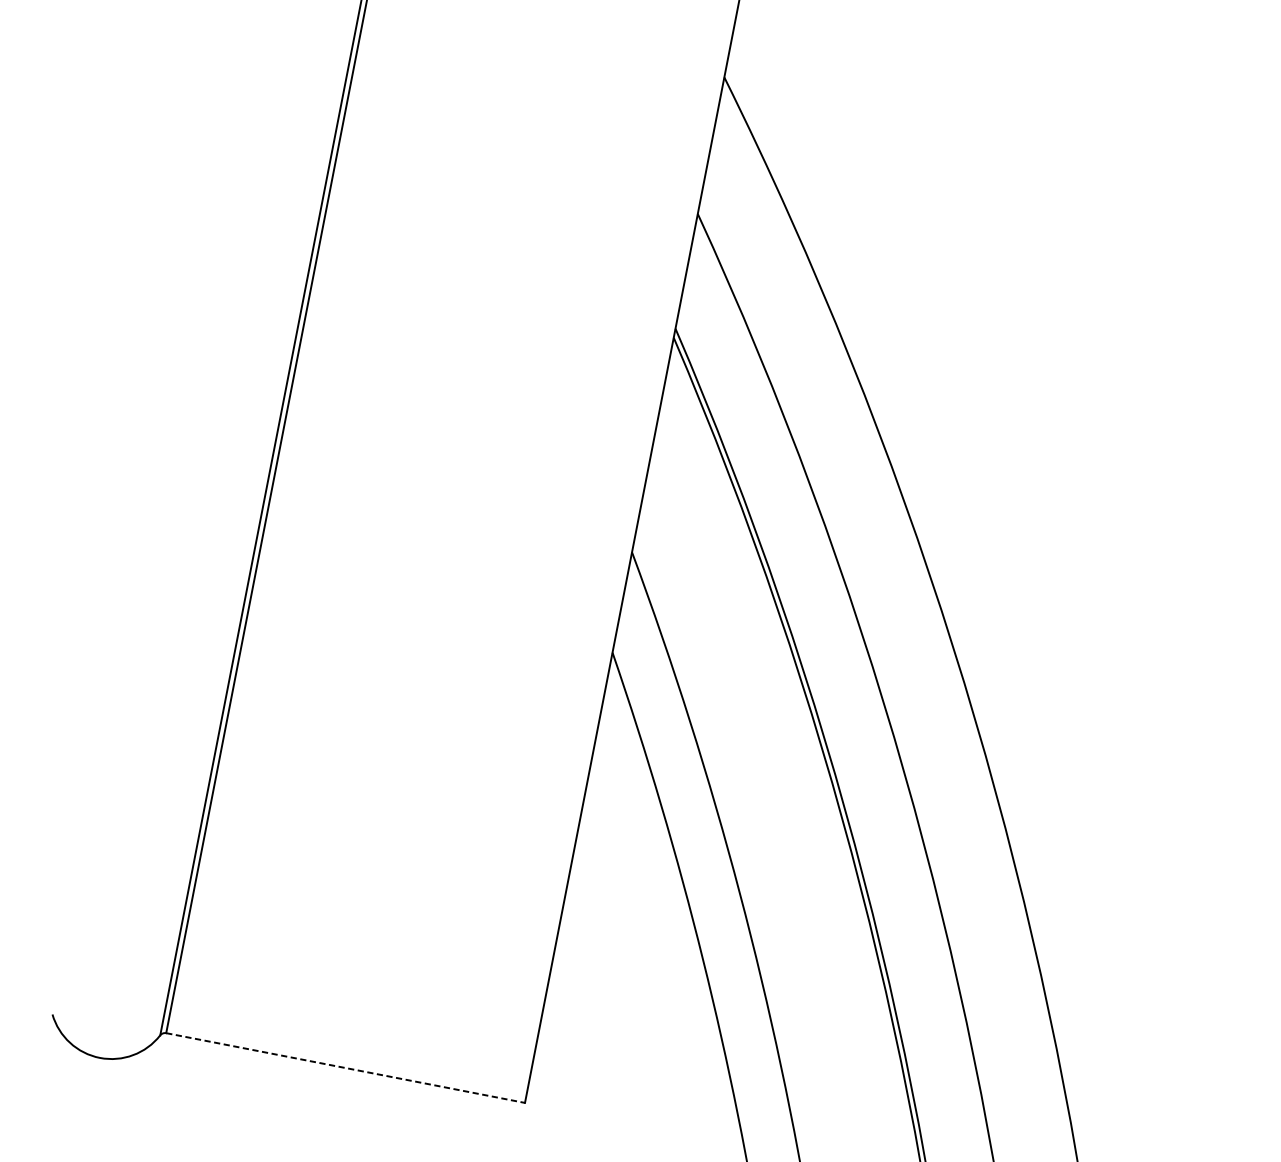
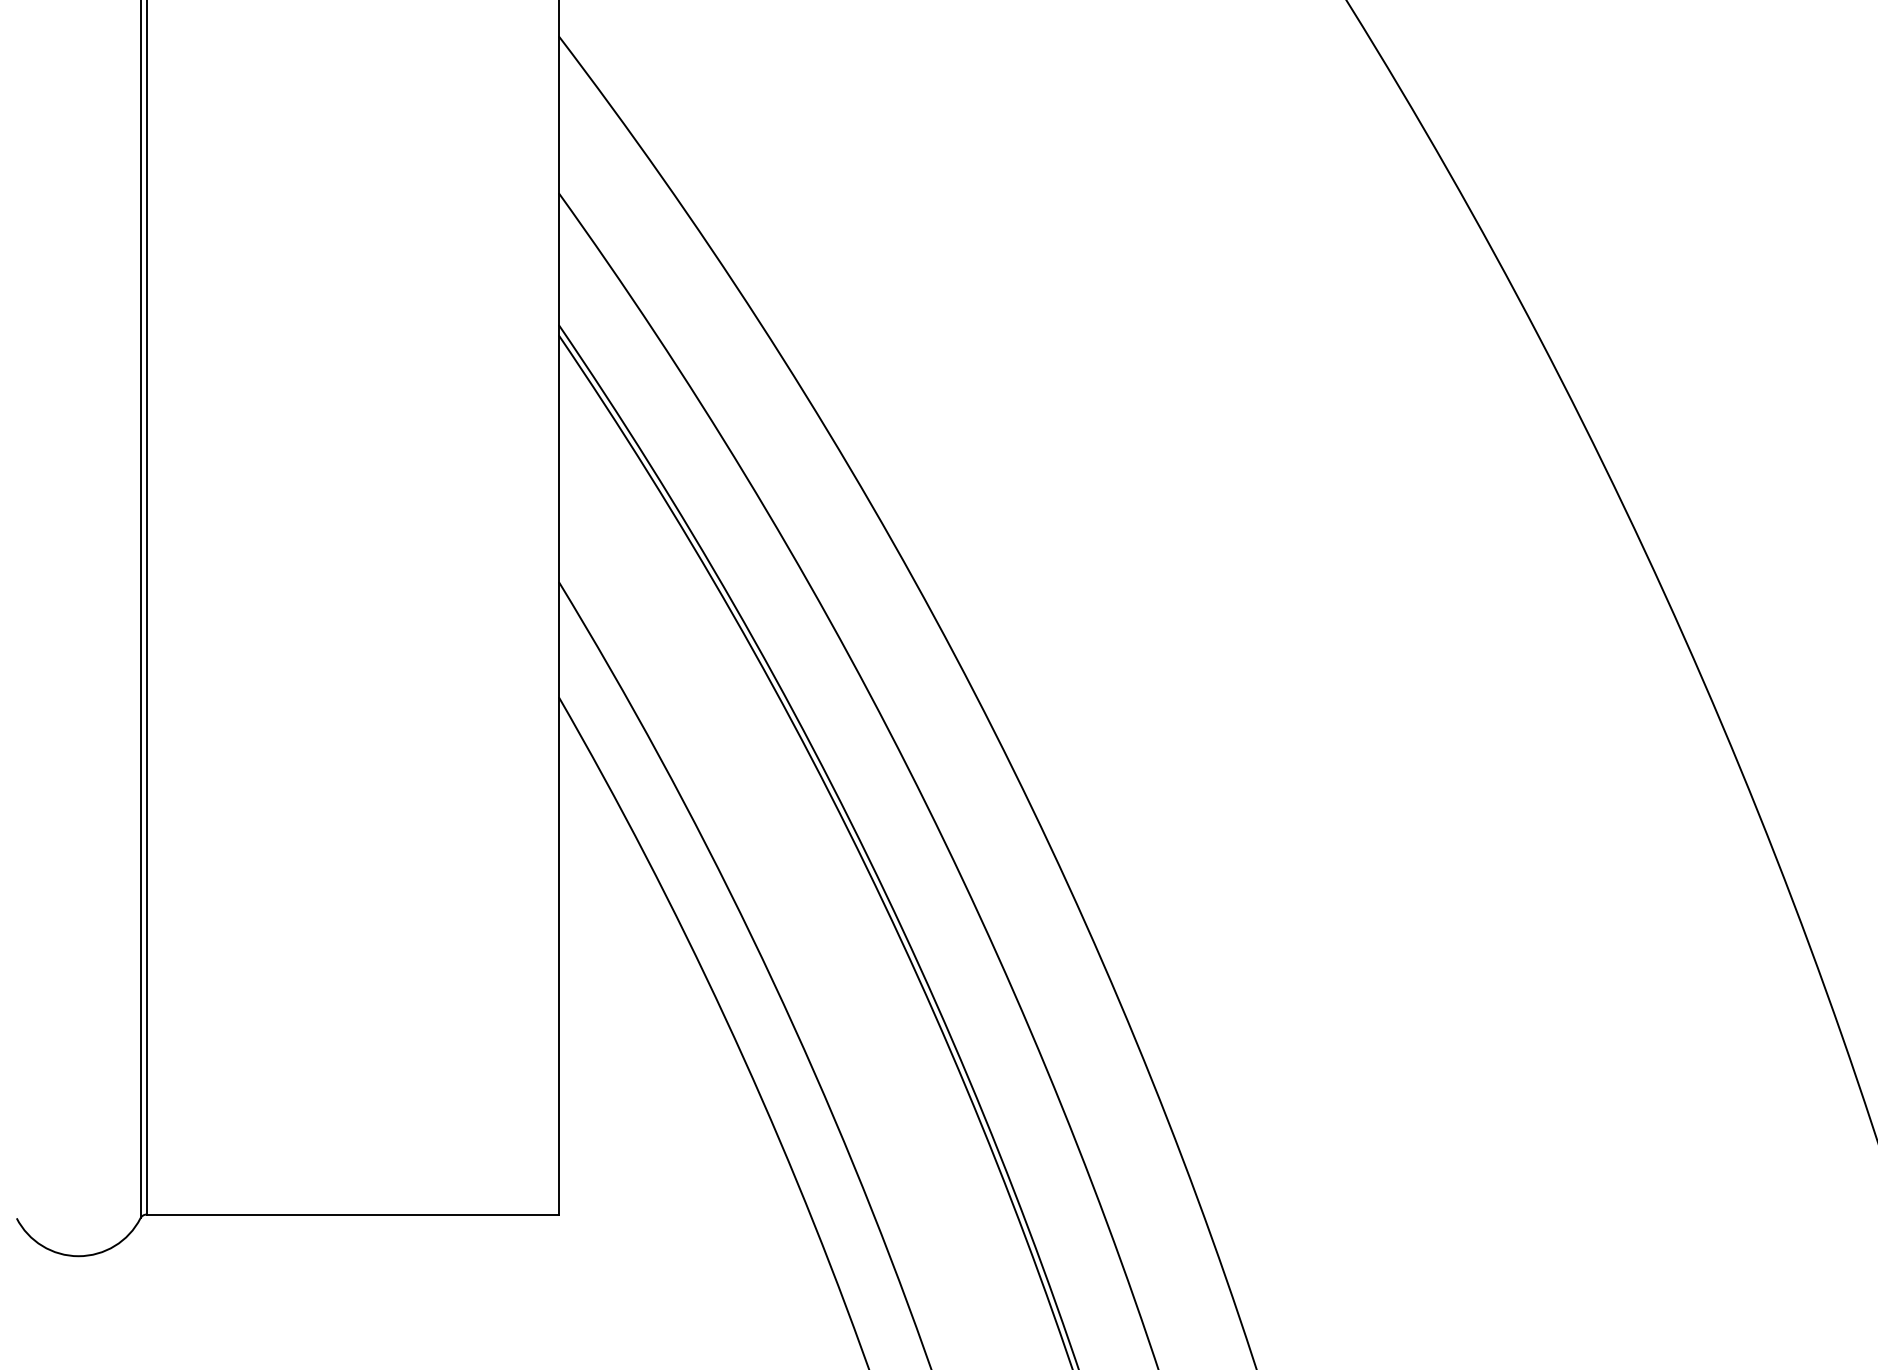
line: (346, 1068) -> (353, 1214), dashed -> solid

